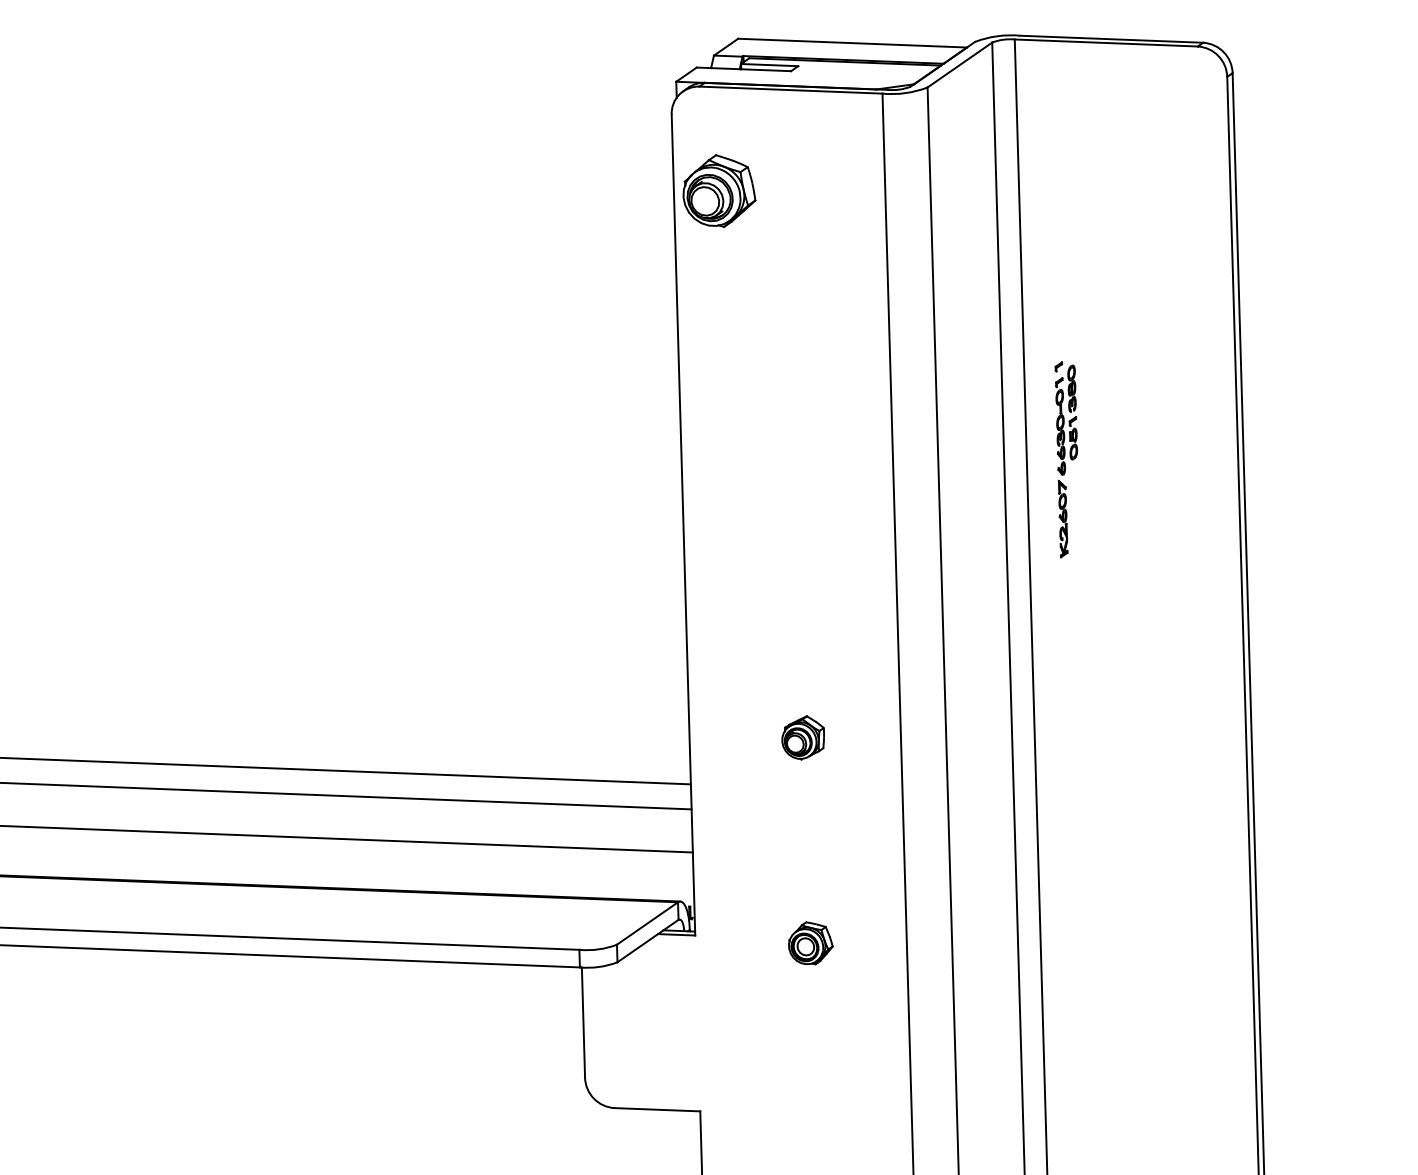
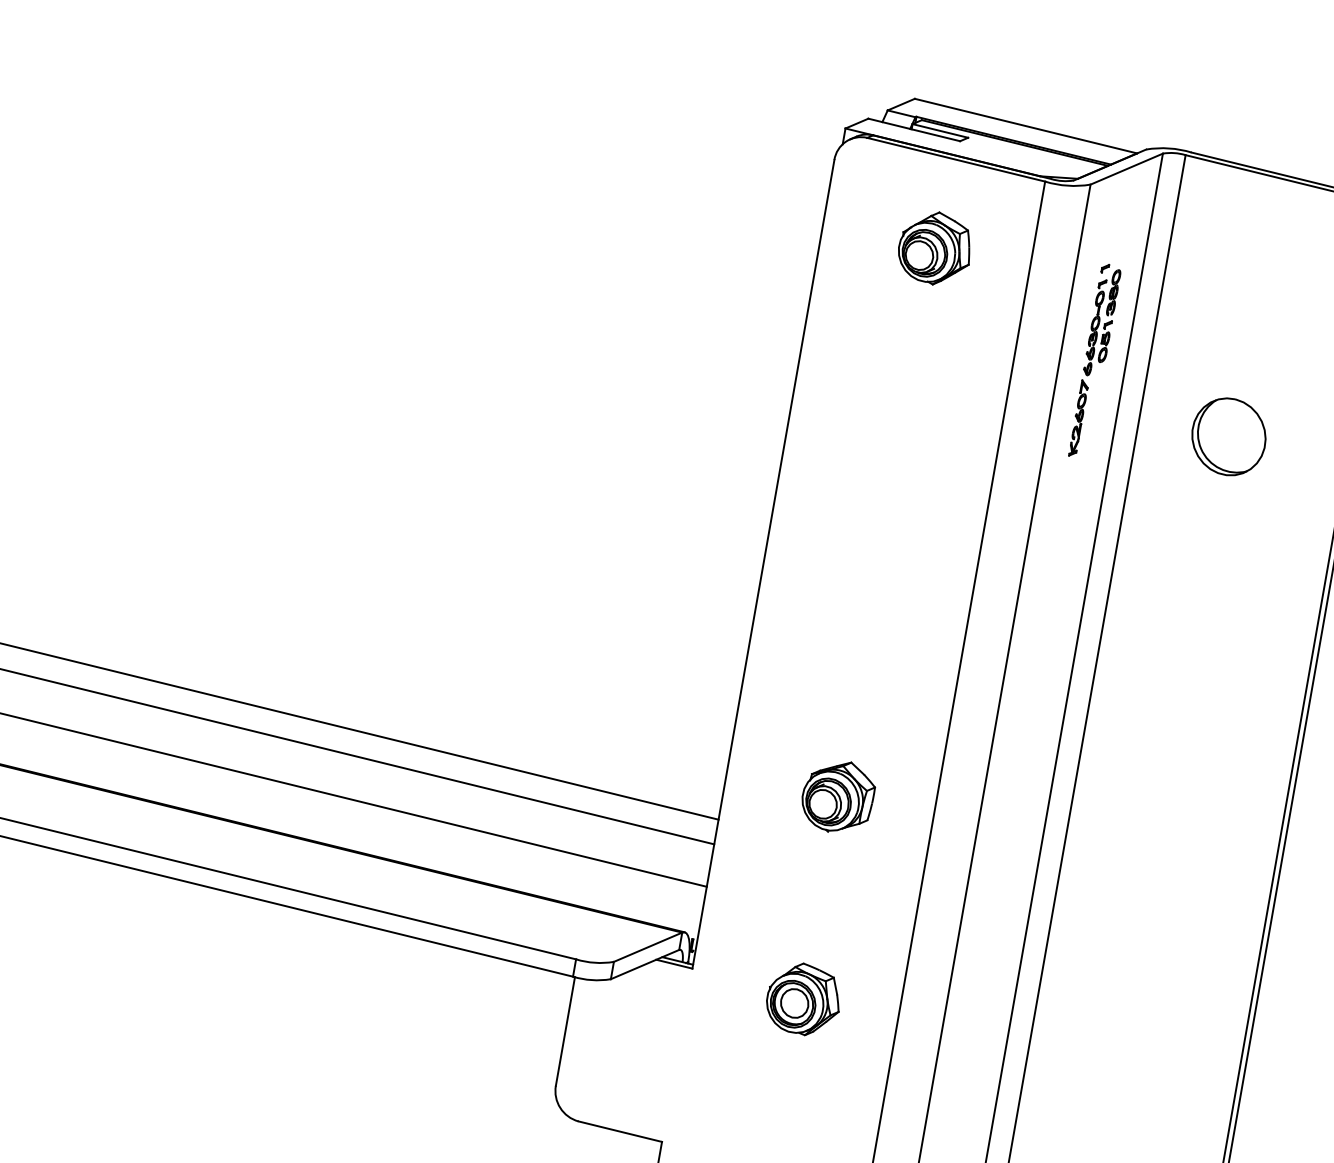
part: (719, 191) -> (935, 248), moved
part: (1113, 306) -> (1228, 436), added
part: (1065, 459) -> (1093, 360), moved
part: (802, 737) -> (837, 796), size x1.67
part: (810, 943) -> (803, 999), size x1.67

